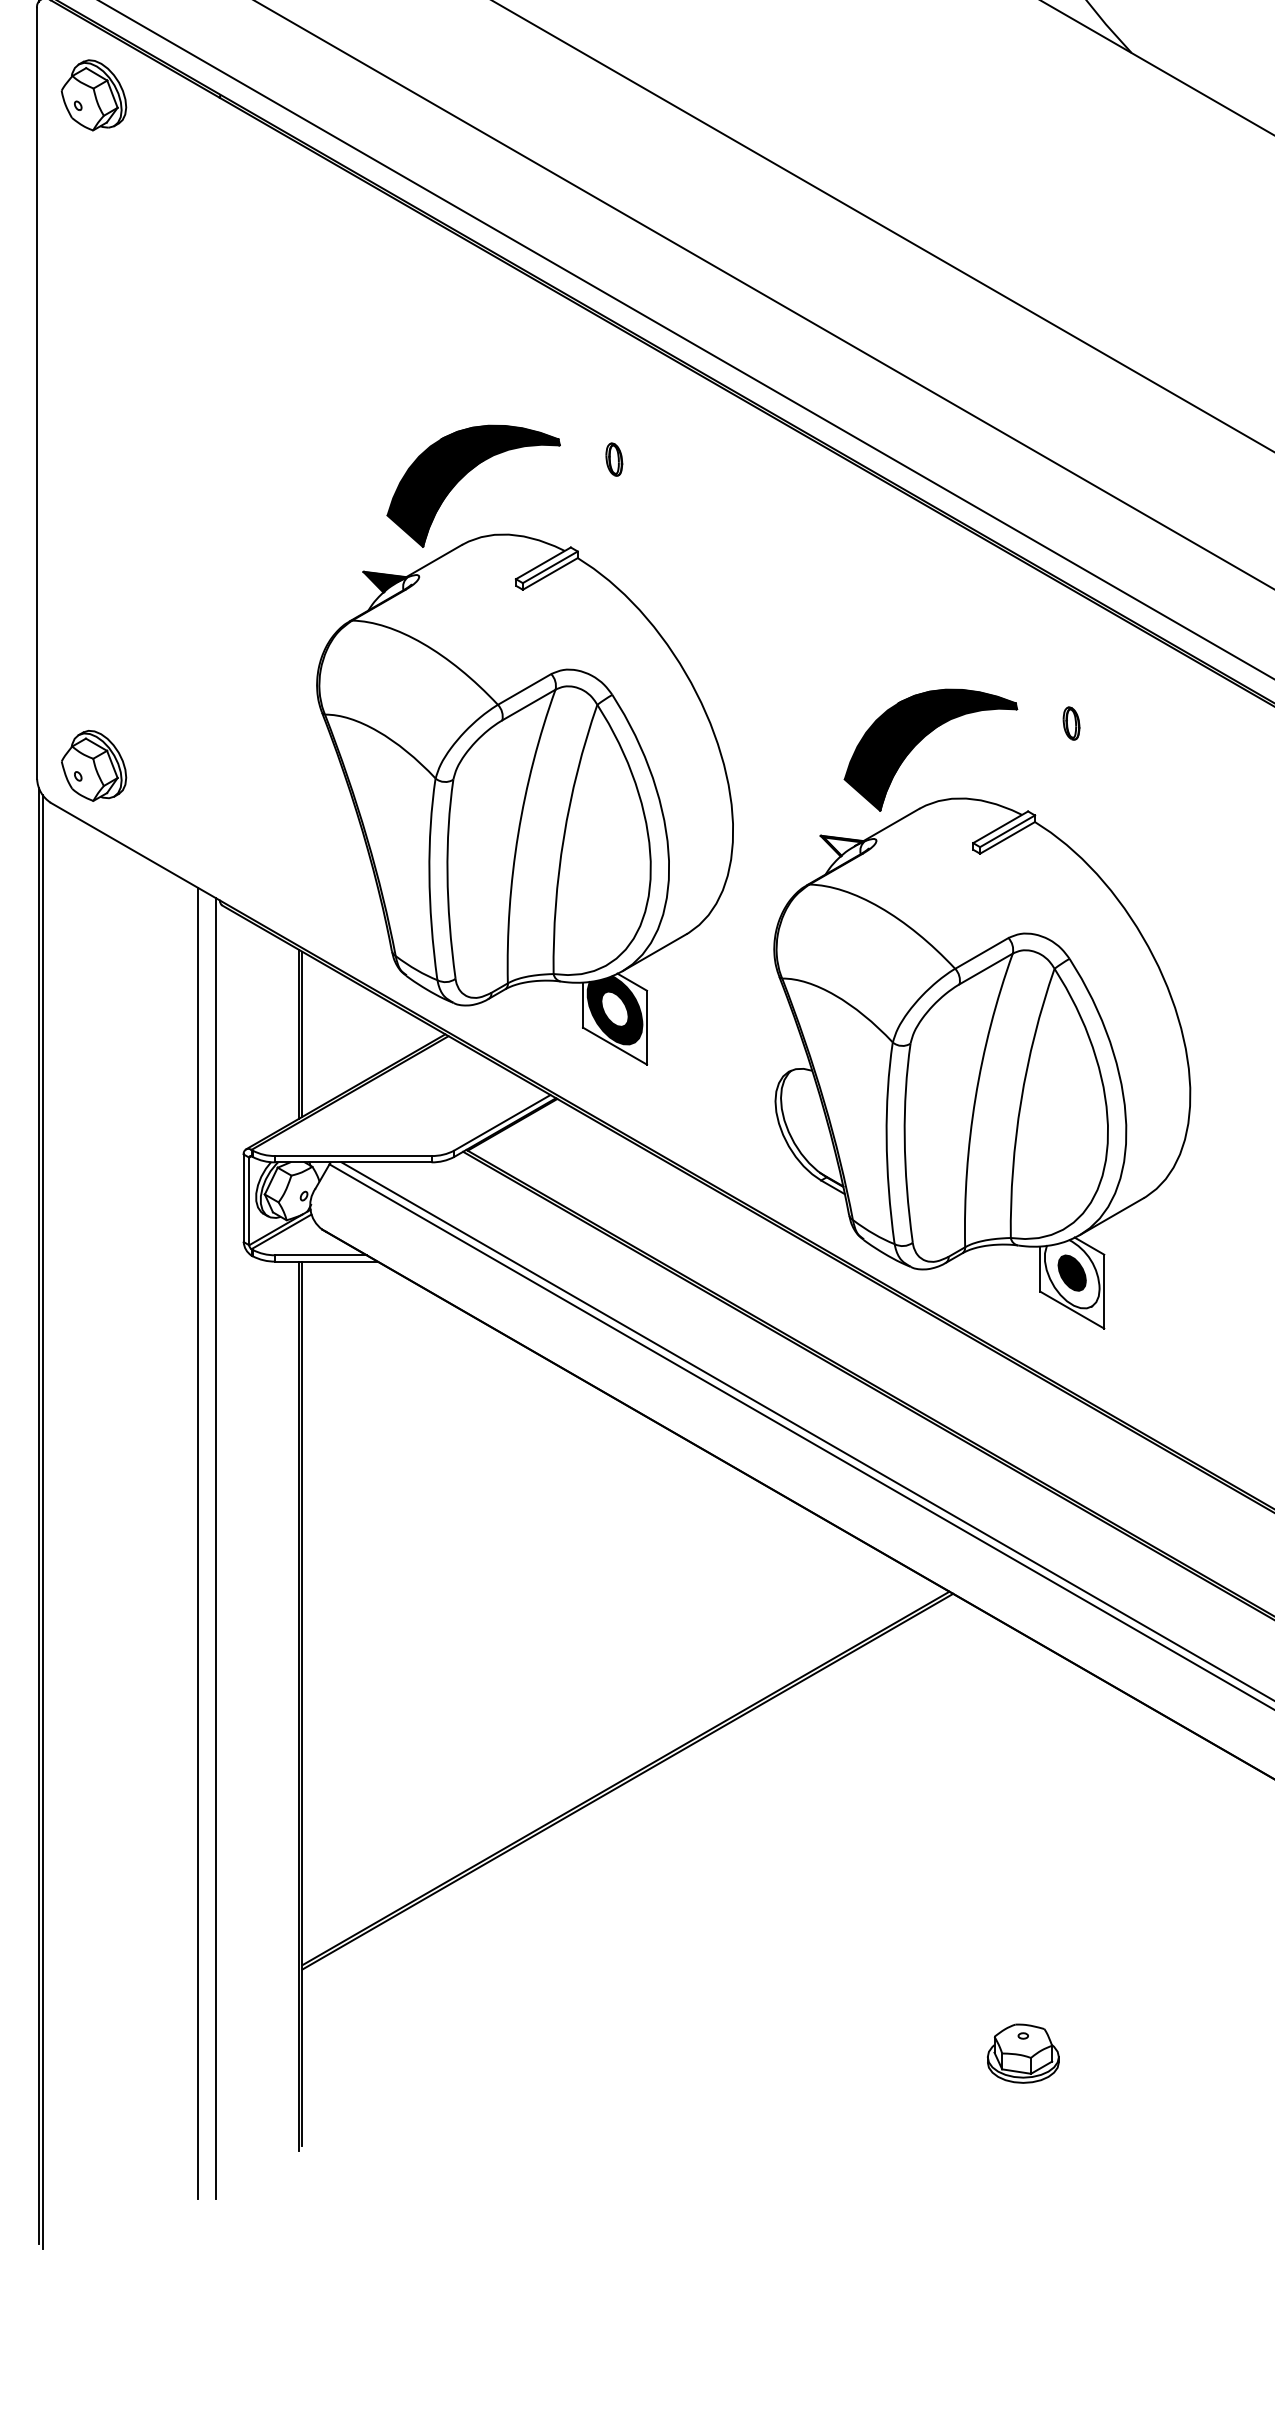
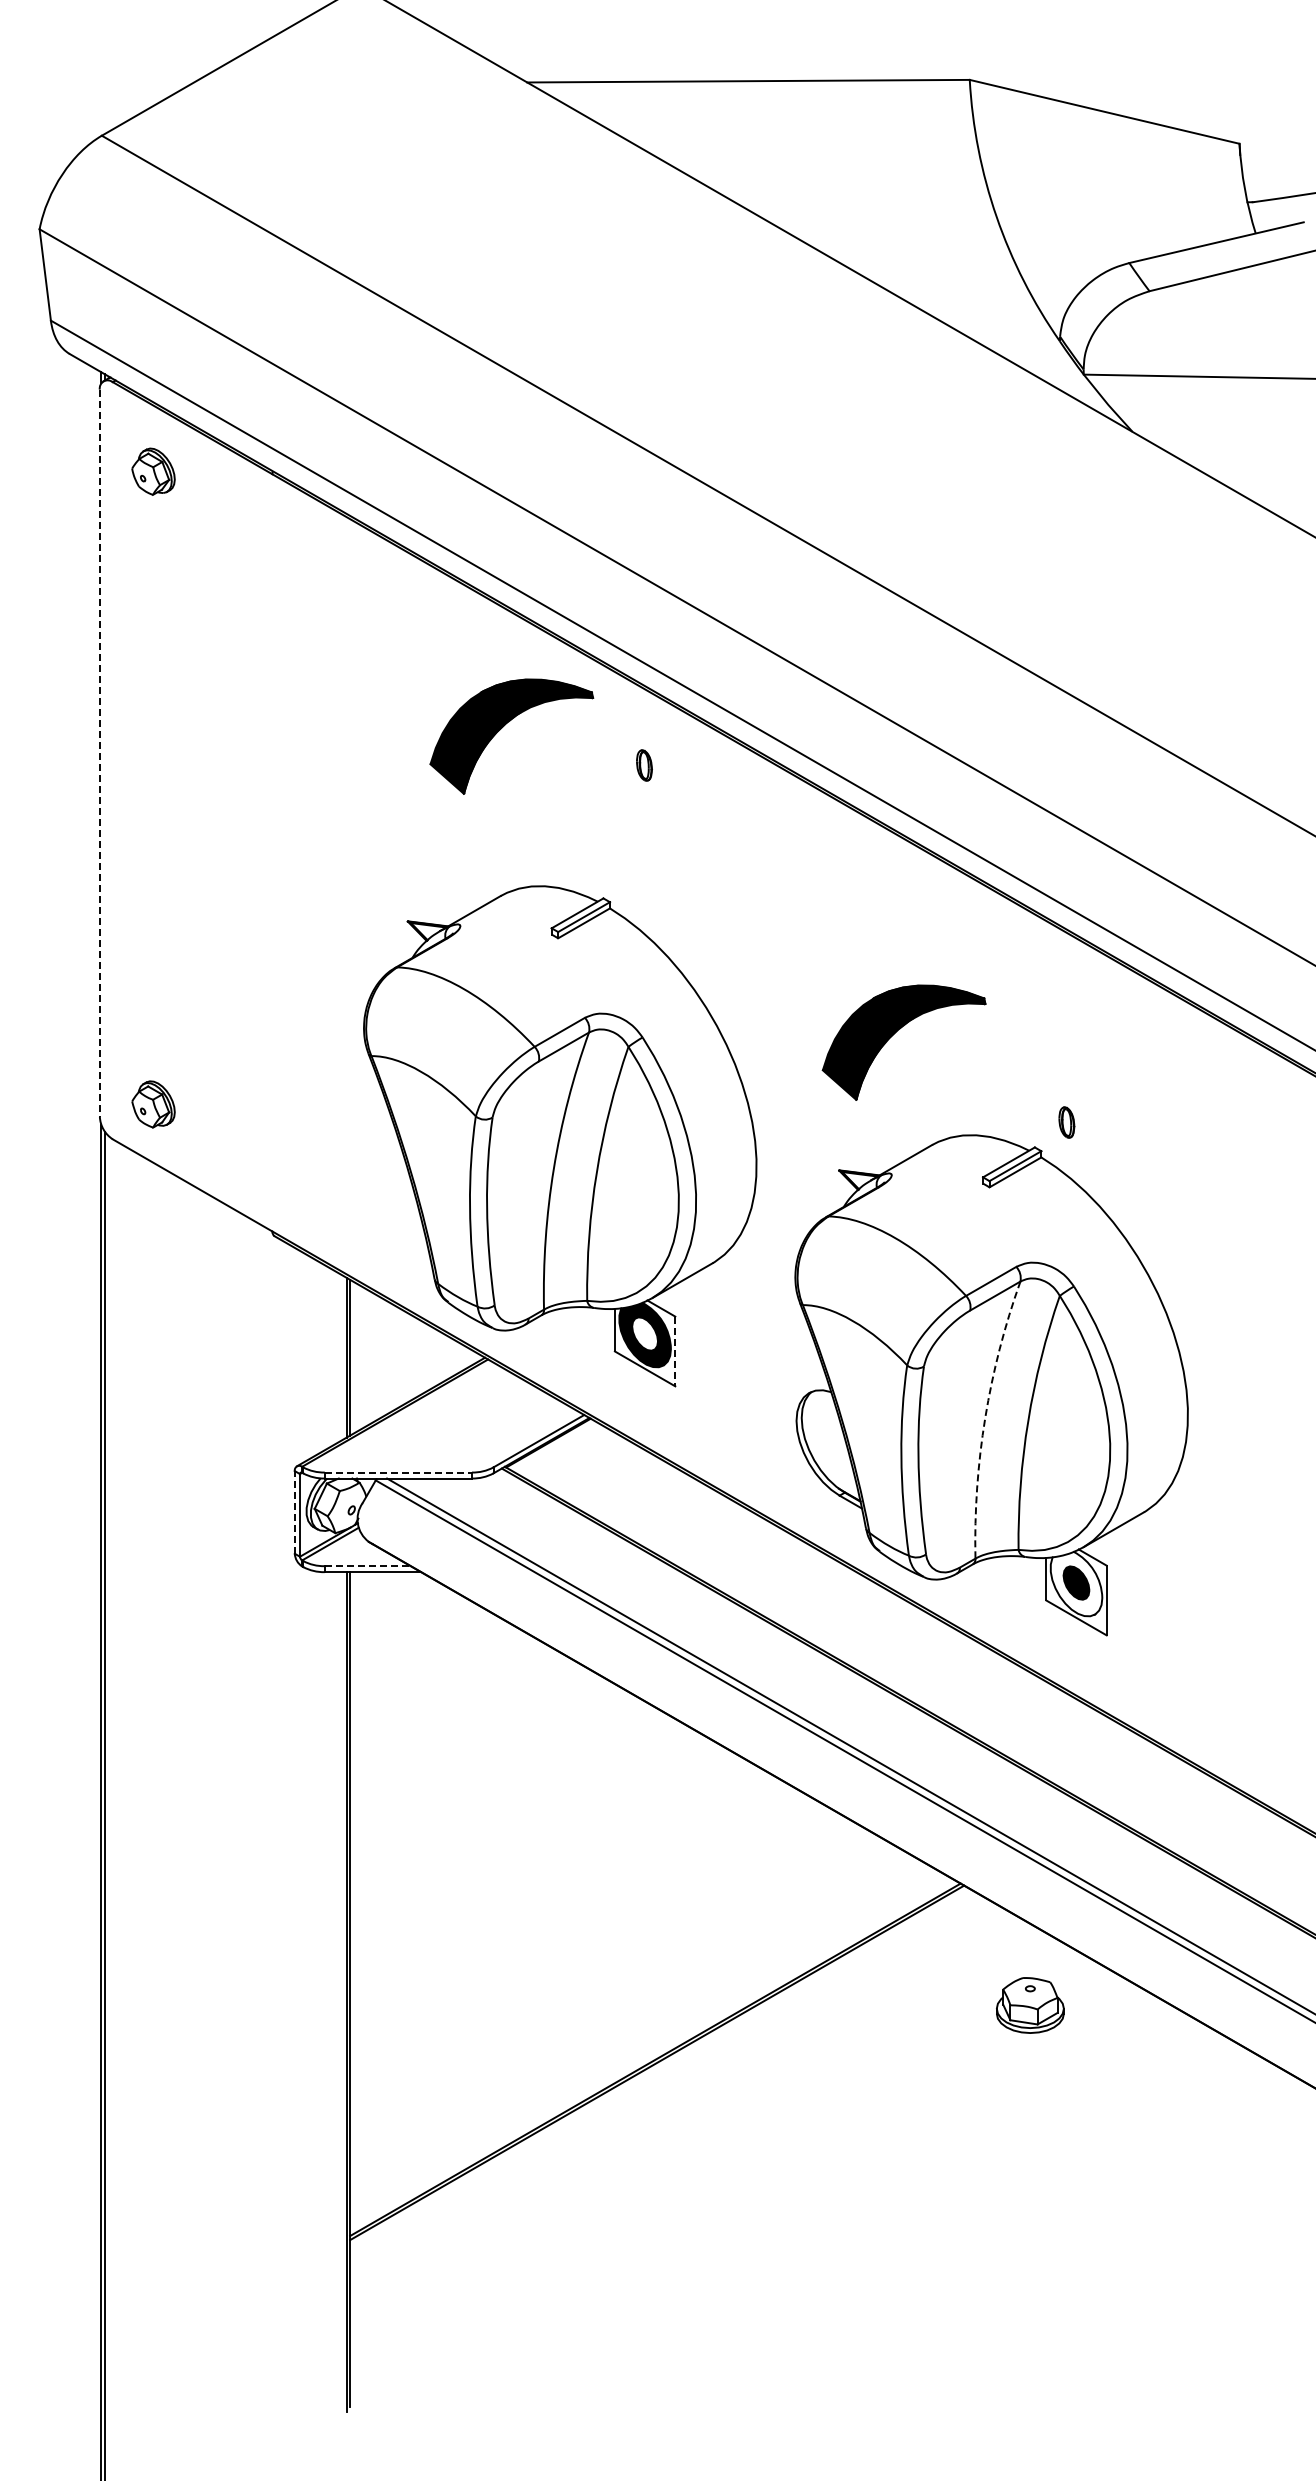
part: (93, 95) -> (153, 471), size x0.7
line: (36, 393) -> (99, 753), solid -> dashed
part: (614, 459) -> (644, 765), moved
part: (464, 476) -> (503, 727), moved
fill: (385, 582) -> (428, 931), removed
part: (1071, 723) -> (1066, 1122), moved
part: (921, 740) -> (895, 1033), moved
part: (93, 765) -> (153, 1104), size x0.7
line: (647, 1027) -> (675, 1351), solid -> dashed
arc: (975, 1098) -> (985, 1418), solid -> dashed
line: (353, 1155) -> (398, 1472), solid -> dashed
line: (243, 1197) -> (294, 1511), solid -> dashed
line: (321, 1255) -> (368, 1566), solid -> dashed
line: (197, 1542) -> (251, 1837), removed
line: (215, 1548) -> (268, 1842), removed
part: (1023, 2053) -> (1030, 2005), moved

